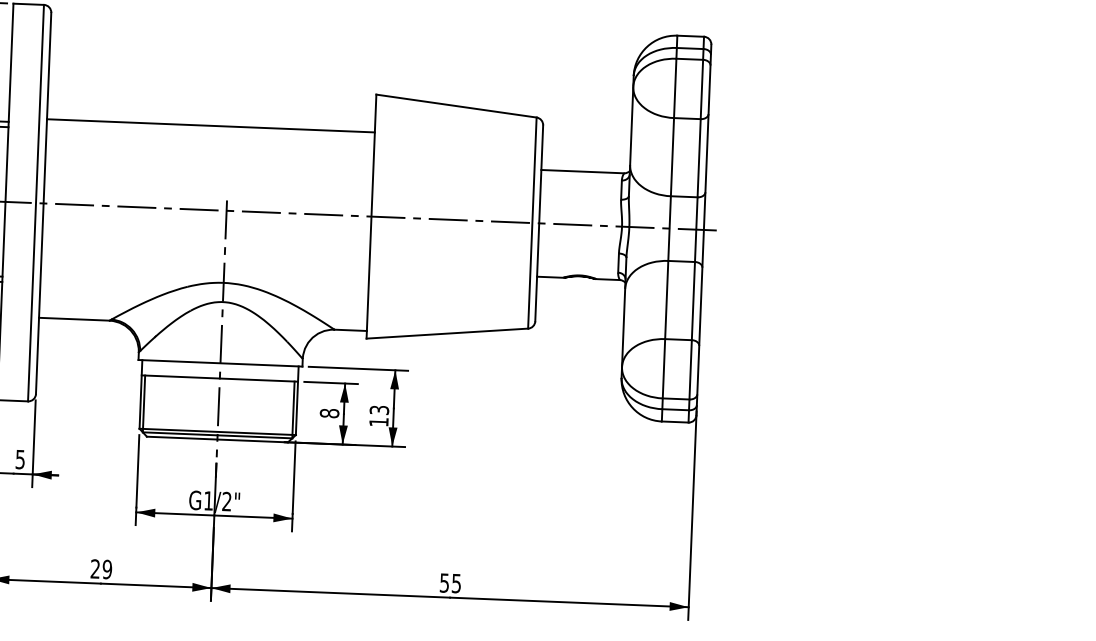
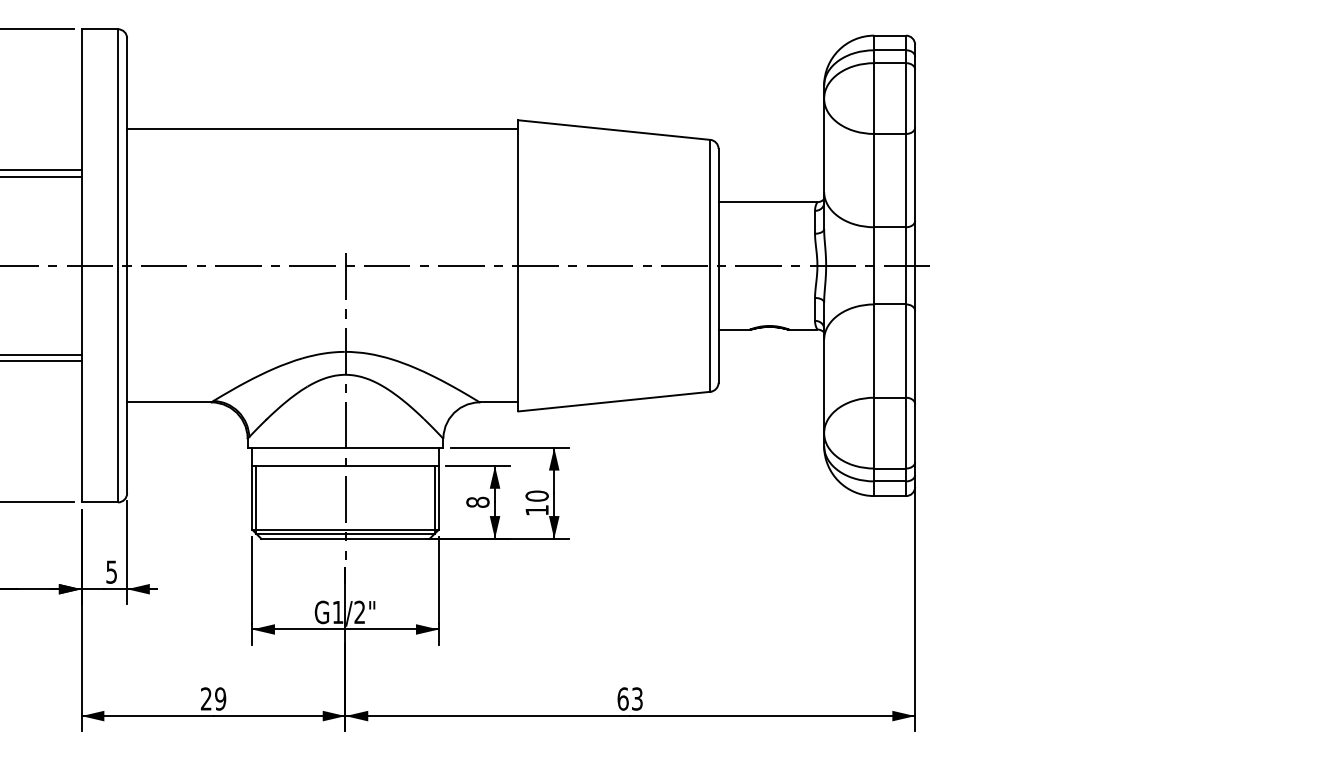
line: (210, 125) -> (322, 129), moved
text: (378, 409) -> (536, 495), 13 -> 10
text: (450, 582) -> (629, 698), 55 -> 63

